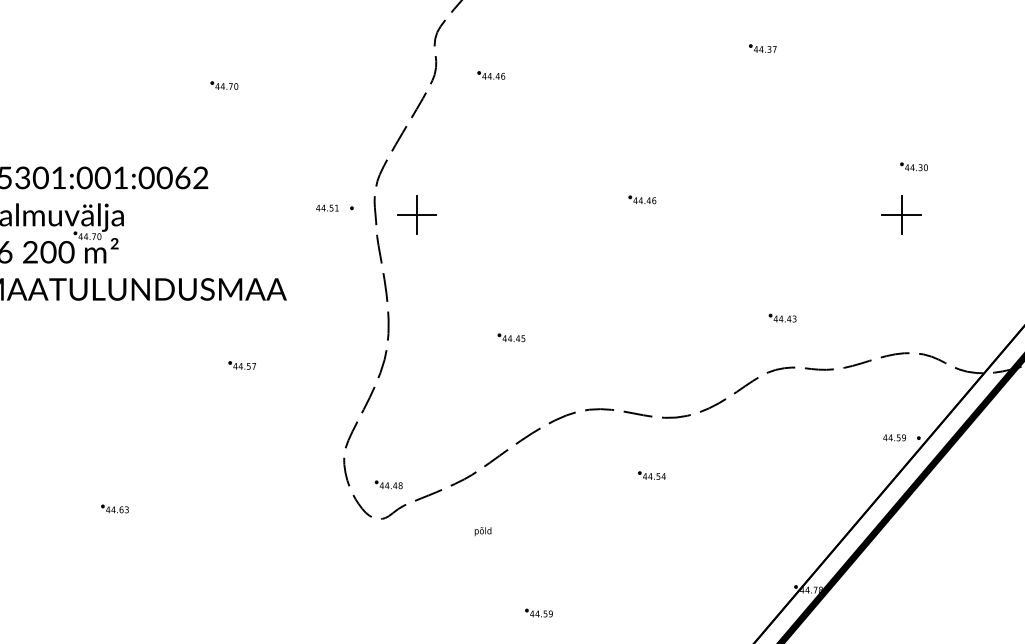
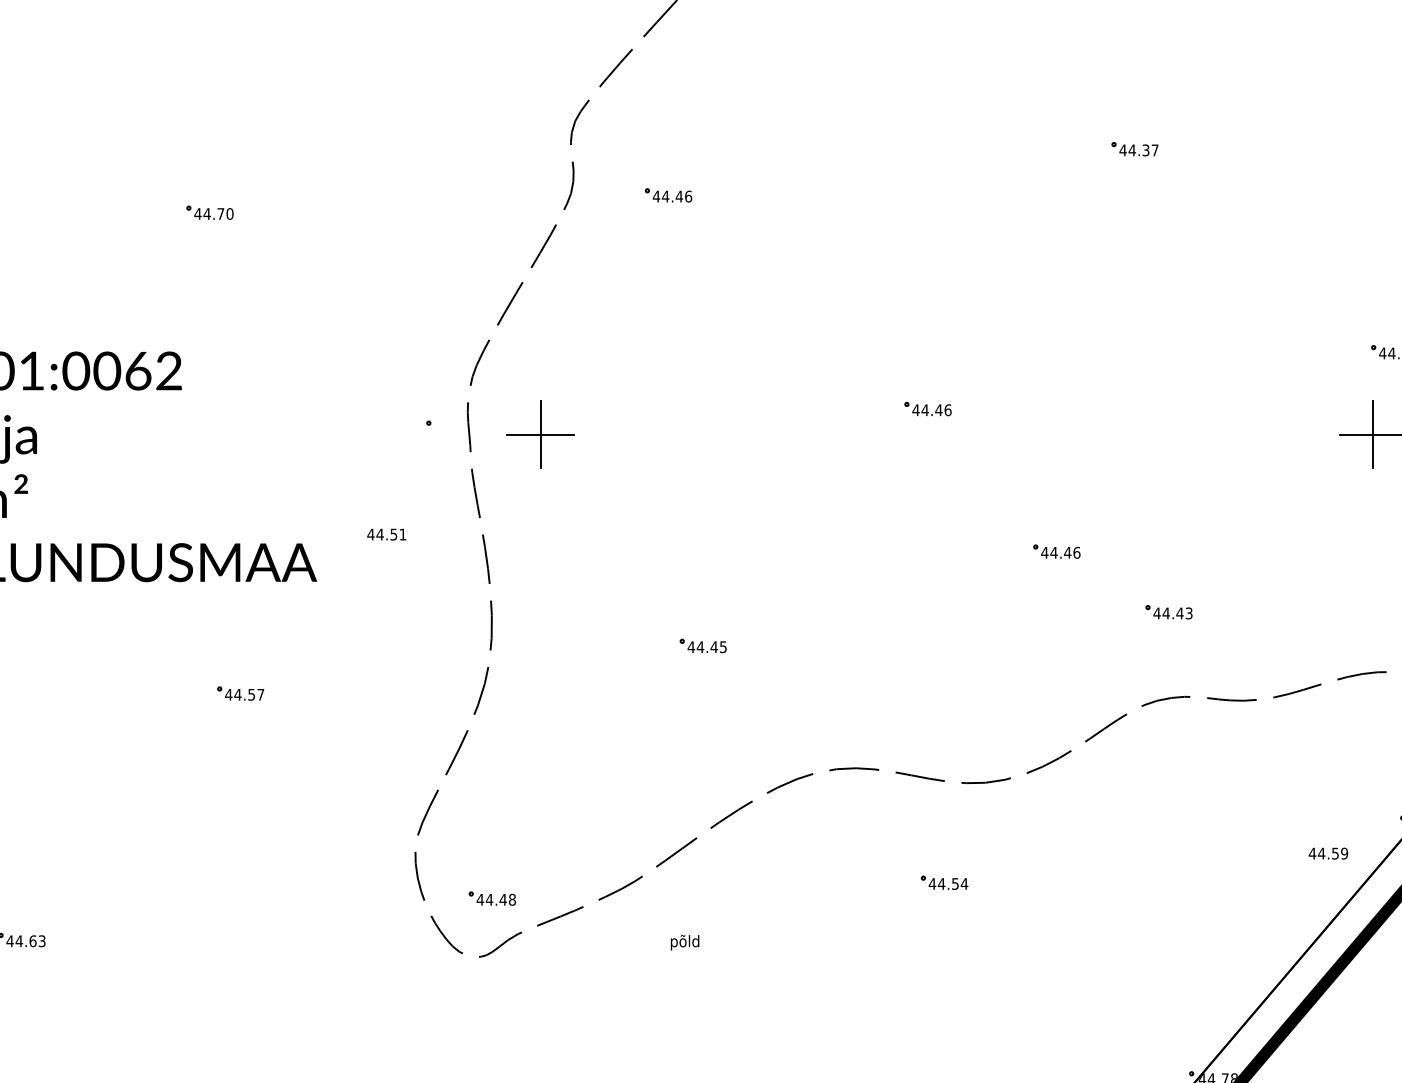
text: (327, 207) -> (386, 533), moved
part: (717, 282) -> (1056, 550), added
text: (894, 437) -> (1328, 853), moved
text: (482, 531) -> (684, 942), moved

